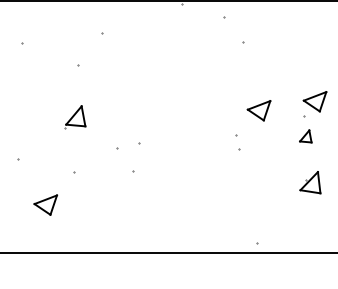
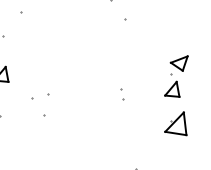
part: (258, 110) -> (137, 70), removed
part: (305, 136) -> (172, 89), size x1.67
part: (310, 182) -> (175, 123), size x1.43

